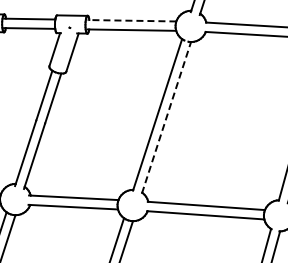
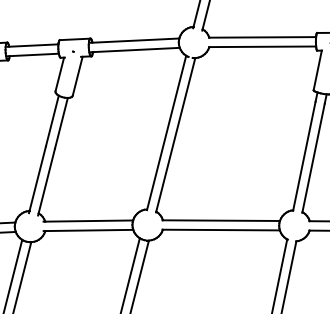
line: (131, 20) -> (134, 40), dashed -> solid
line: (166, 118) -> (175, 135), dashed -> solid

